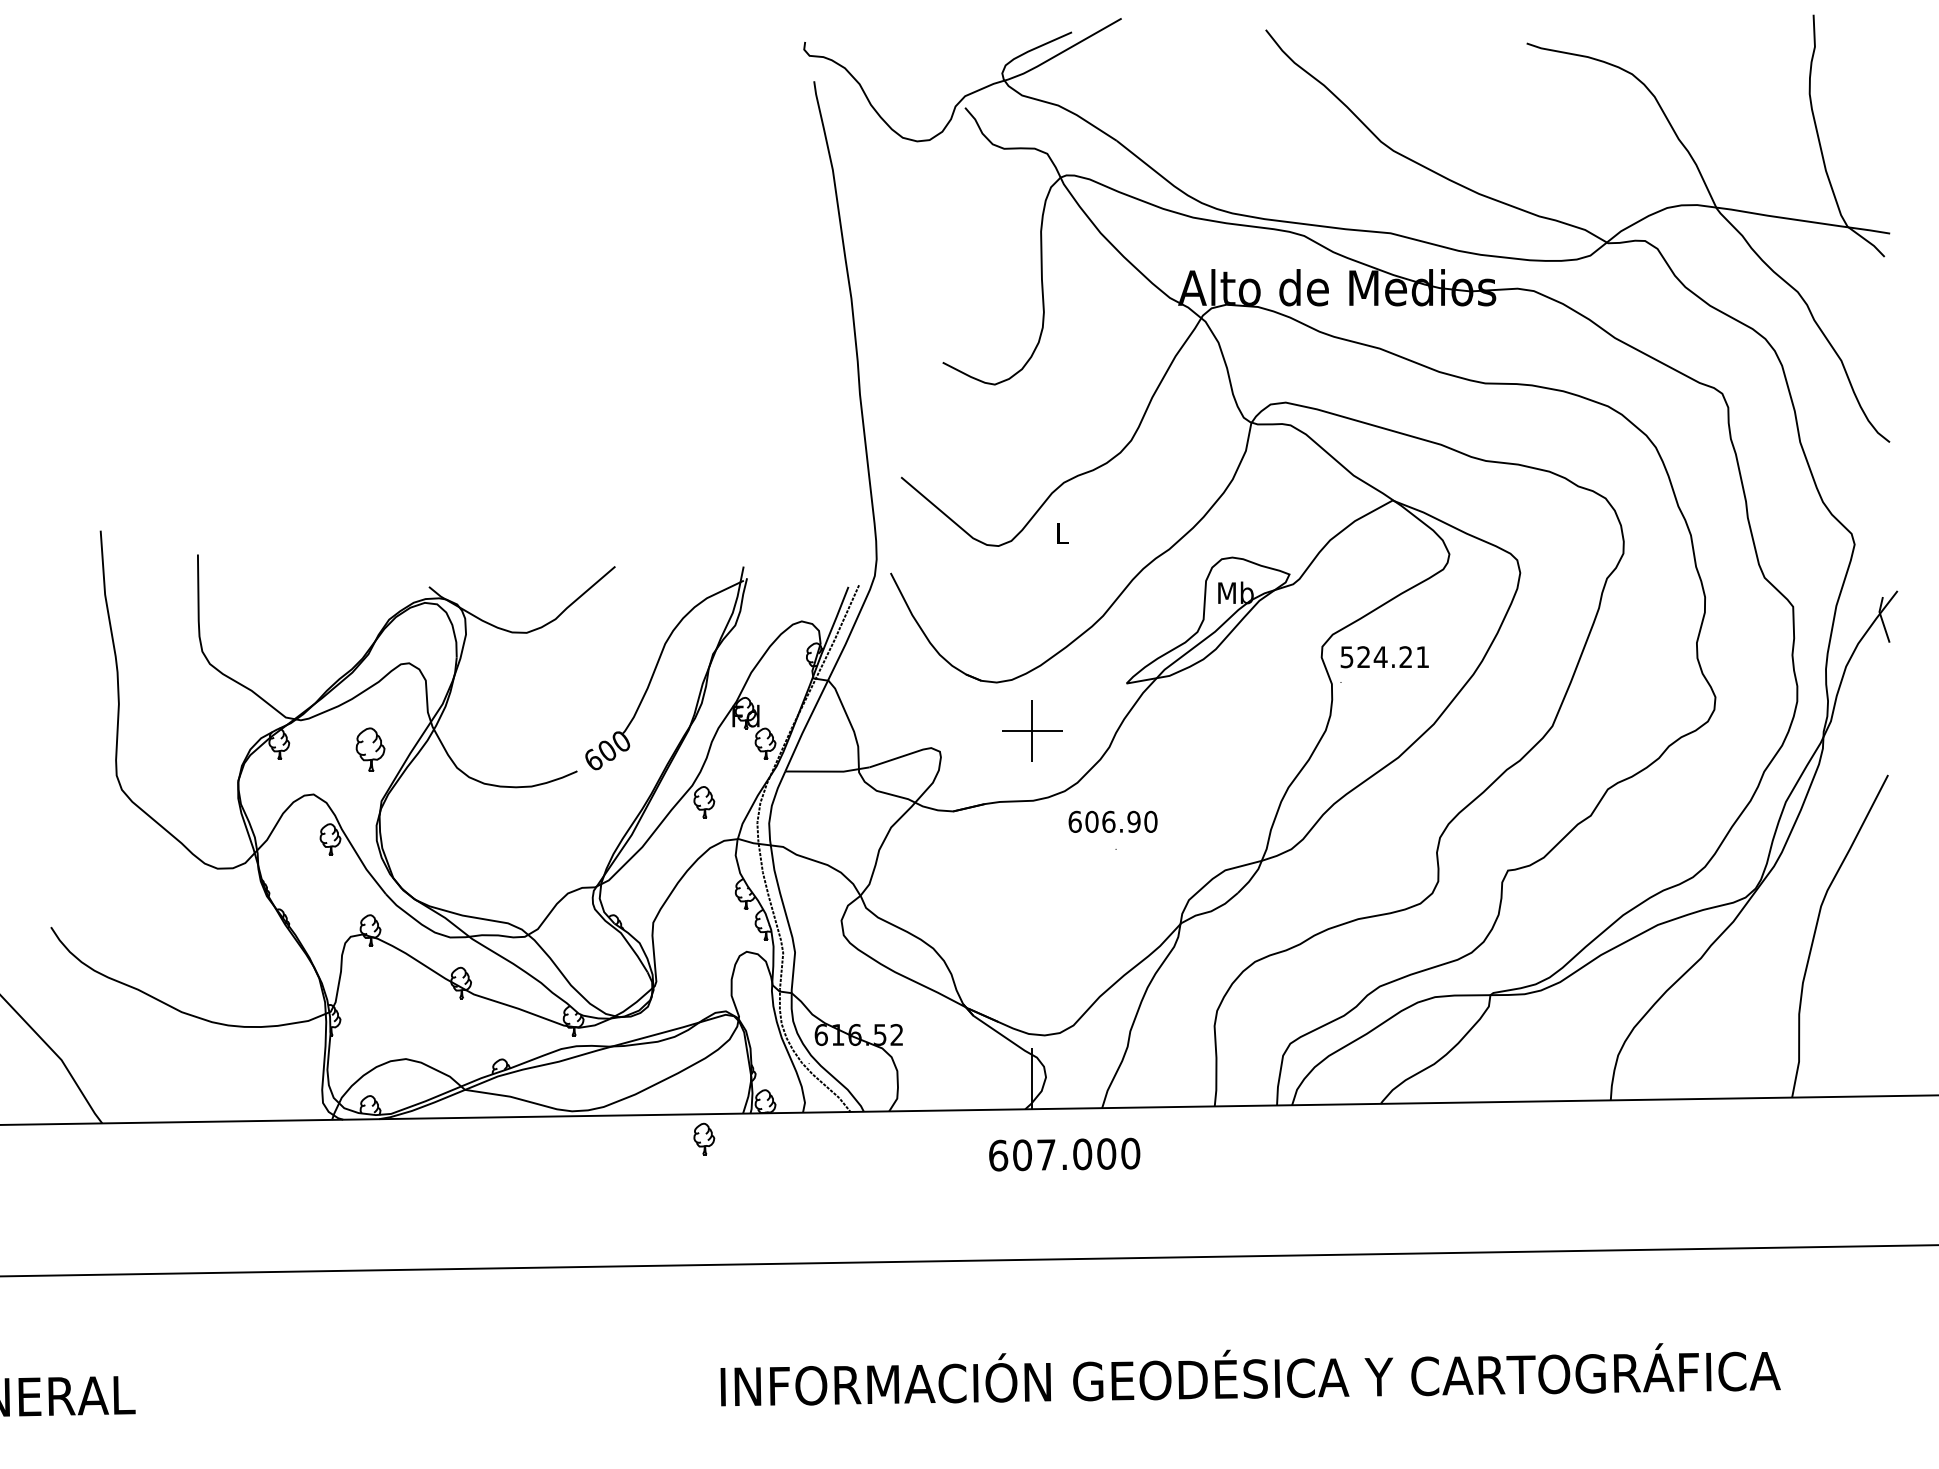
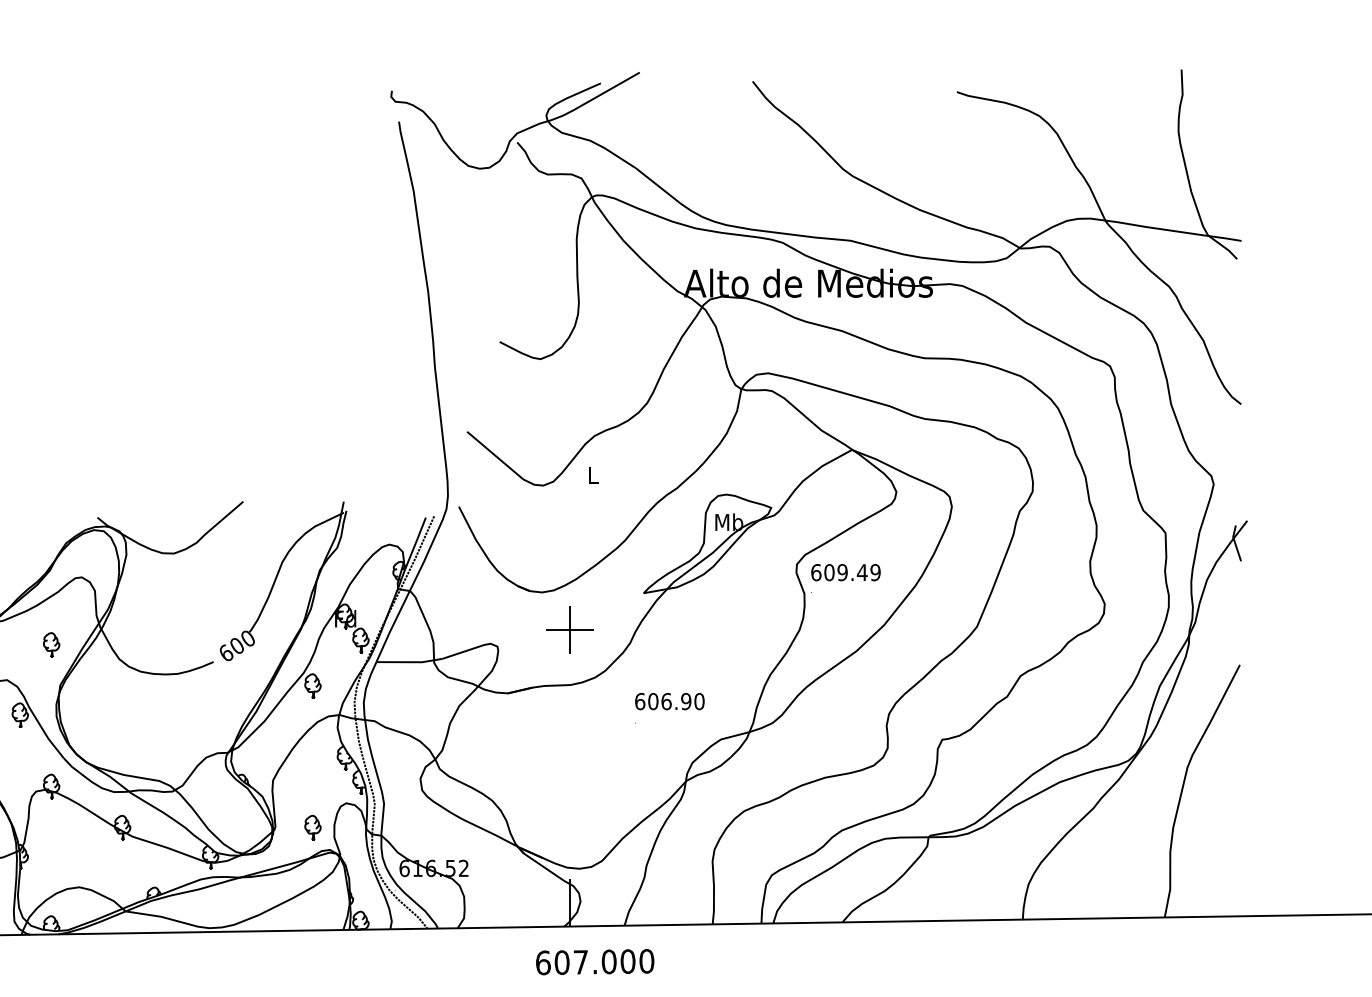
text: (1384, 657) -> (845, 572), 524.21 -> 609.49
part: (370, 749) -> (51, 644), size x0.71
text: (1112, 821) -> (669, 701), moved
part: (704, 1138) -> (313, 827), moved

